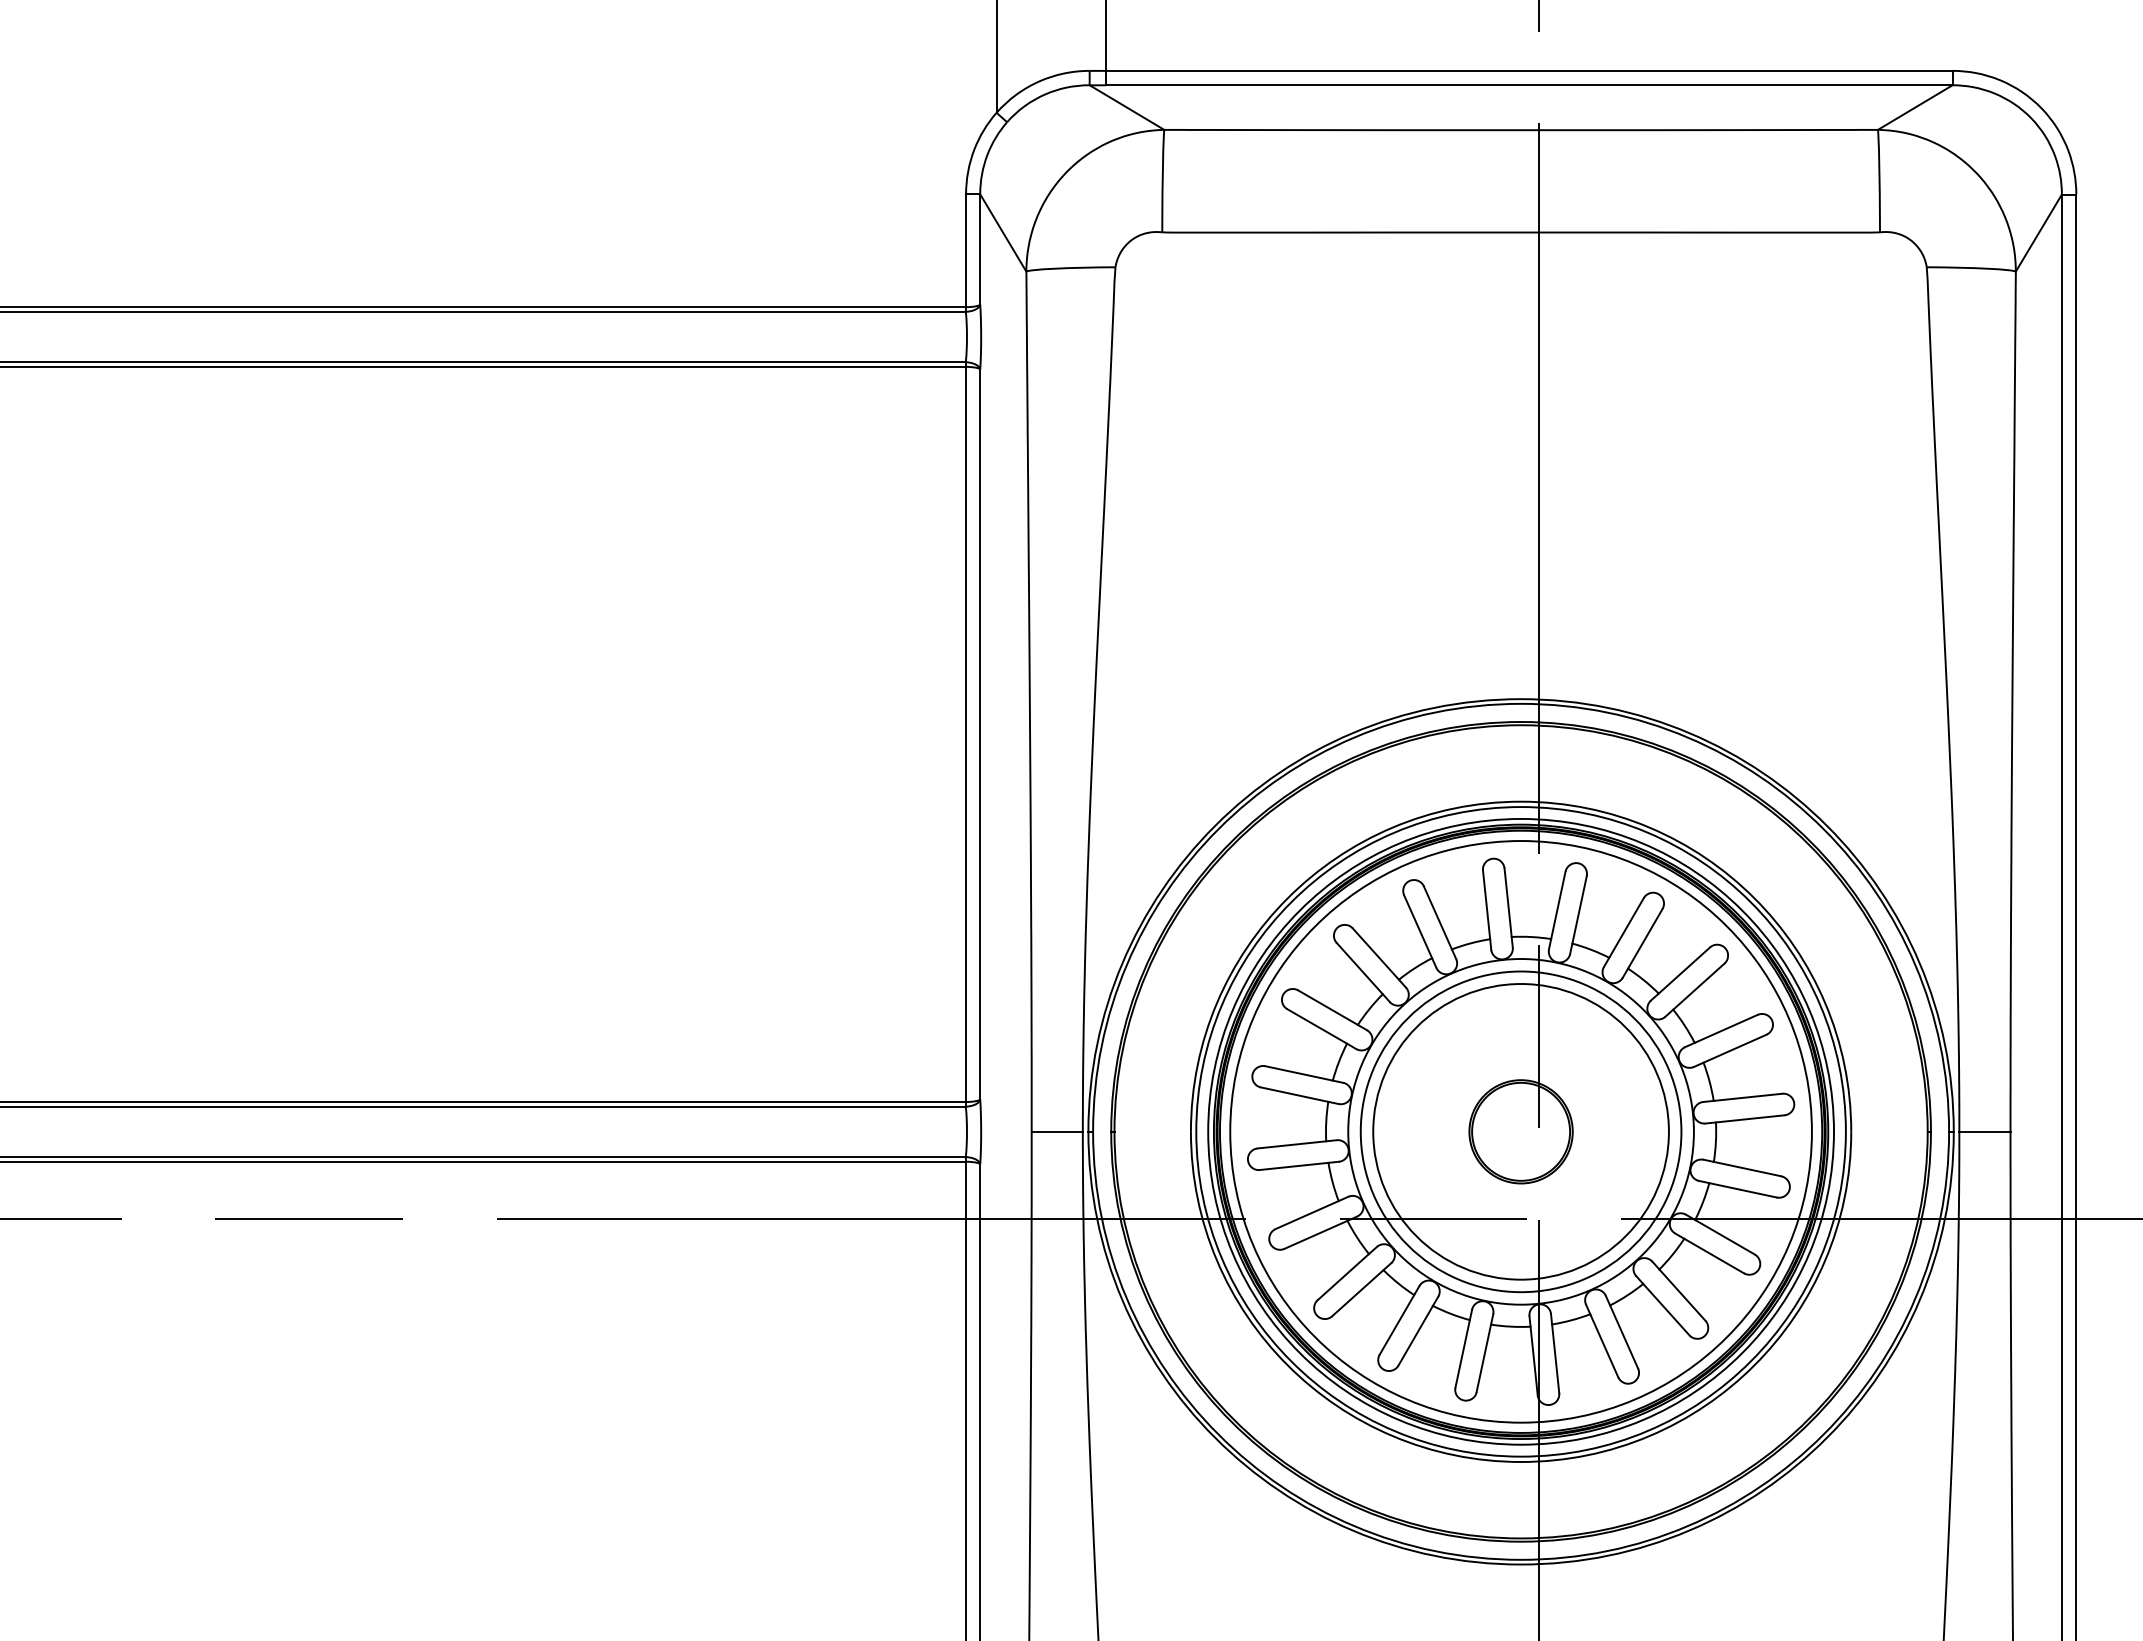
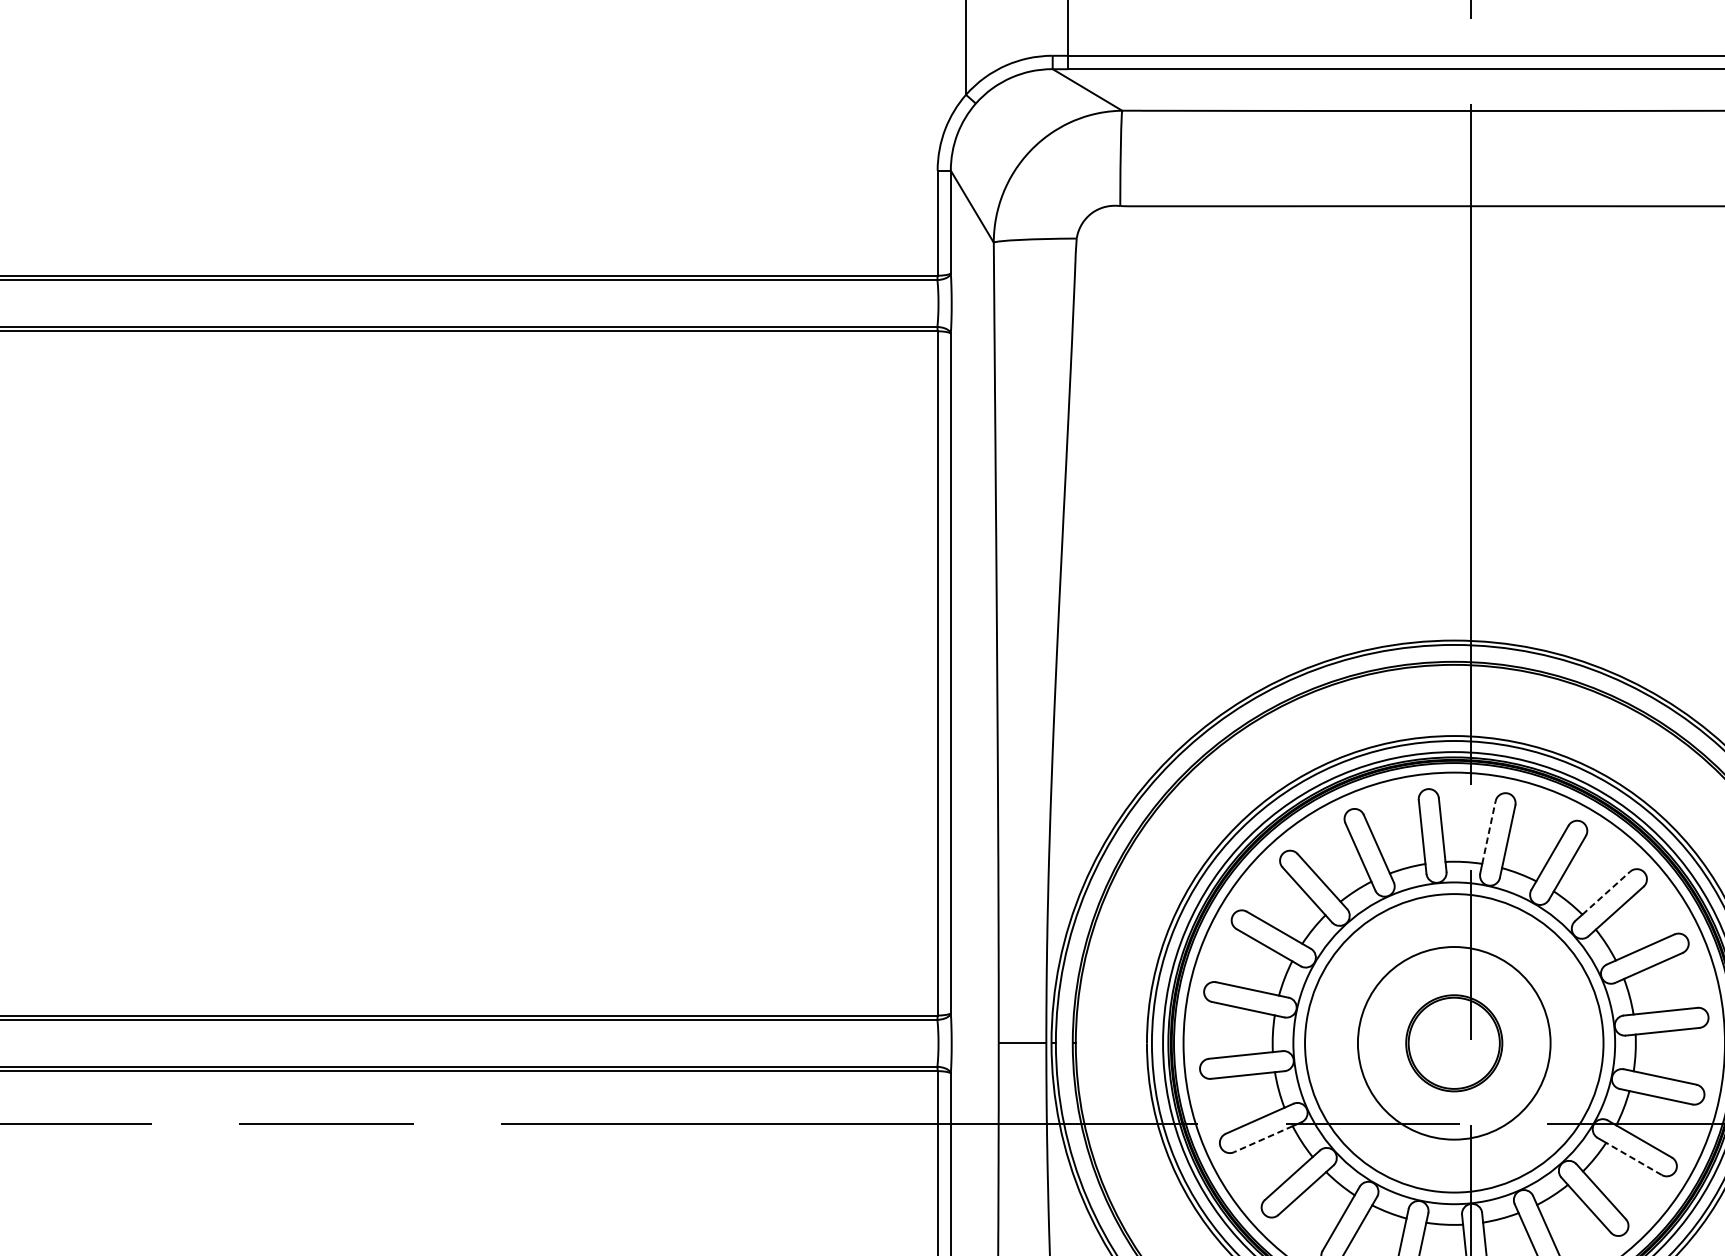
line: (1558, 905) -> (1489, 832), solid -> dashed
line: (1684, 970) -> (1606, 893), solid -> dashed
circle: (1520, 1131) -> (1453, 1043), size x0.7
line: (1315, 1235) -> (1262, 1139), solid -> dashed
line: (1713, 1255) -> (1633, 1158), solid -> dashed

